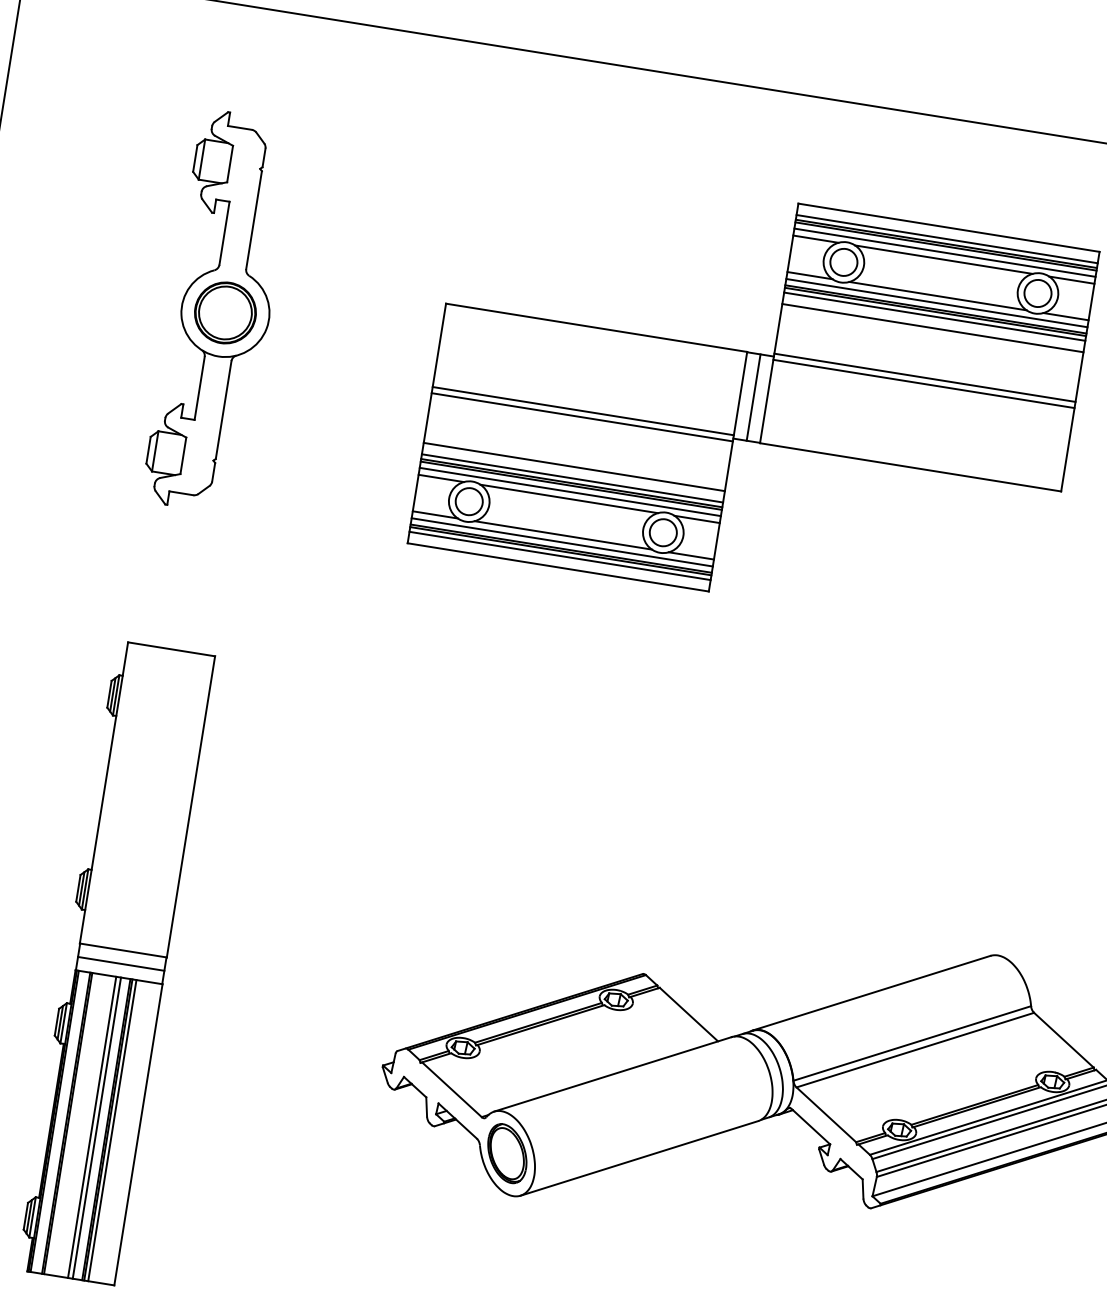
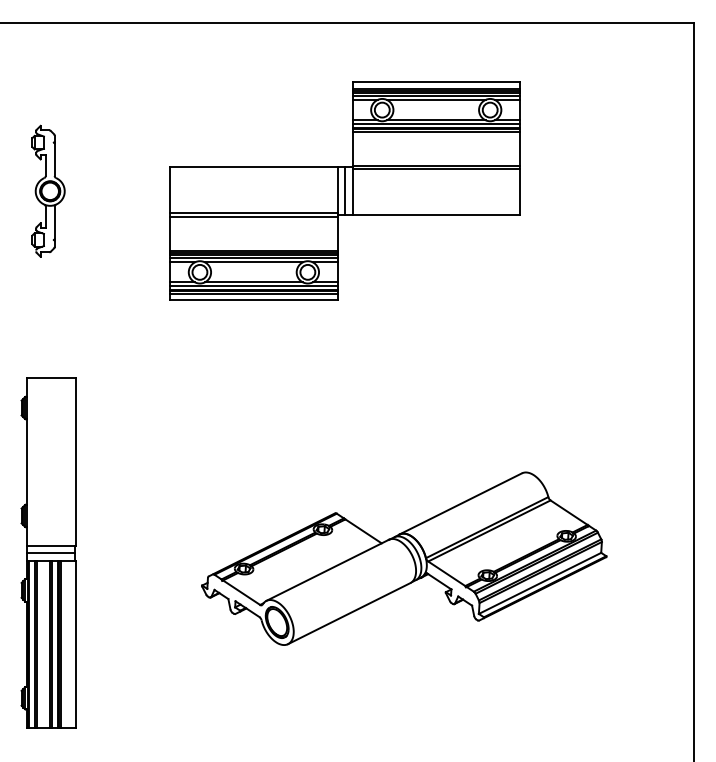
part: (220, 312) -> (48, 191), size x0.6
line: (931, 328) -> (435, 138), removed
line: (573, 466) -> (253, 244), removed

